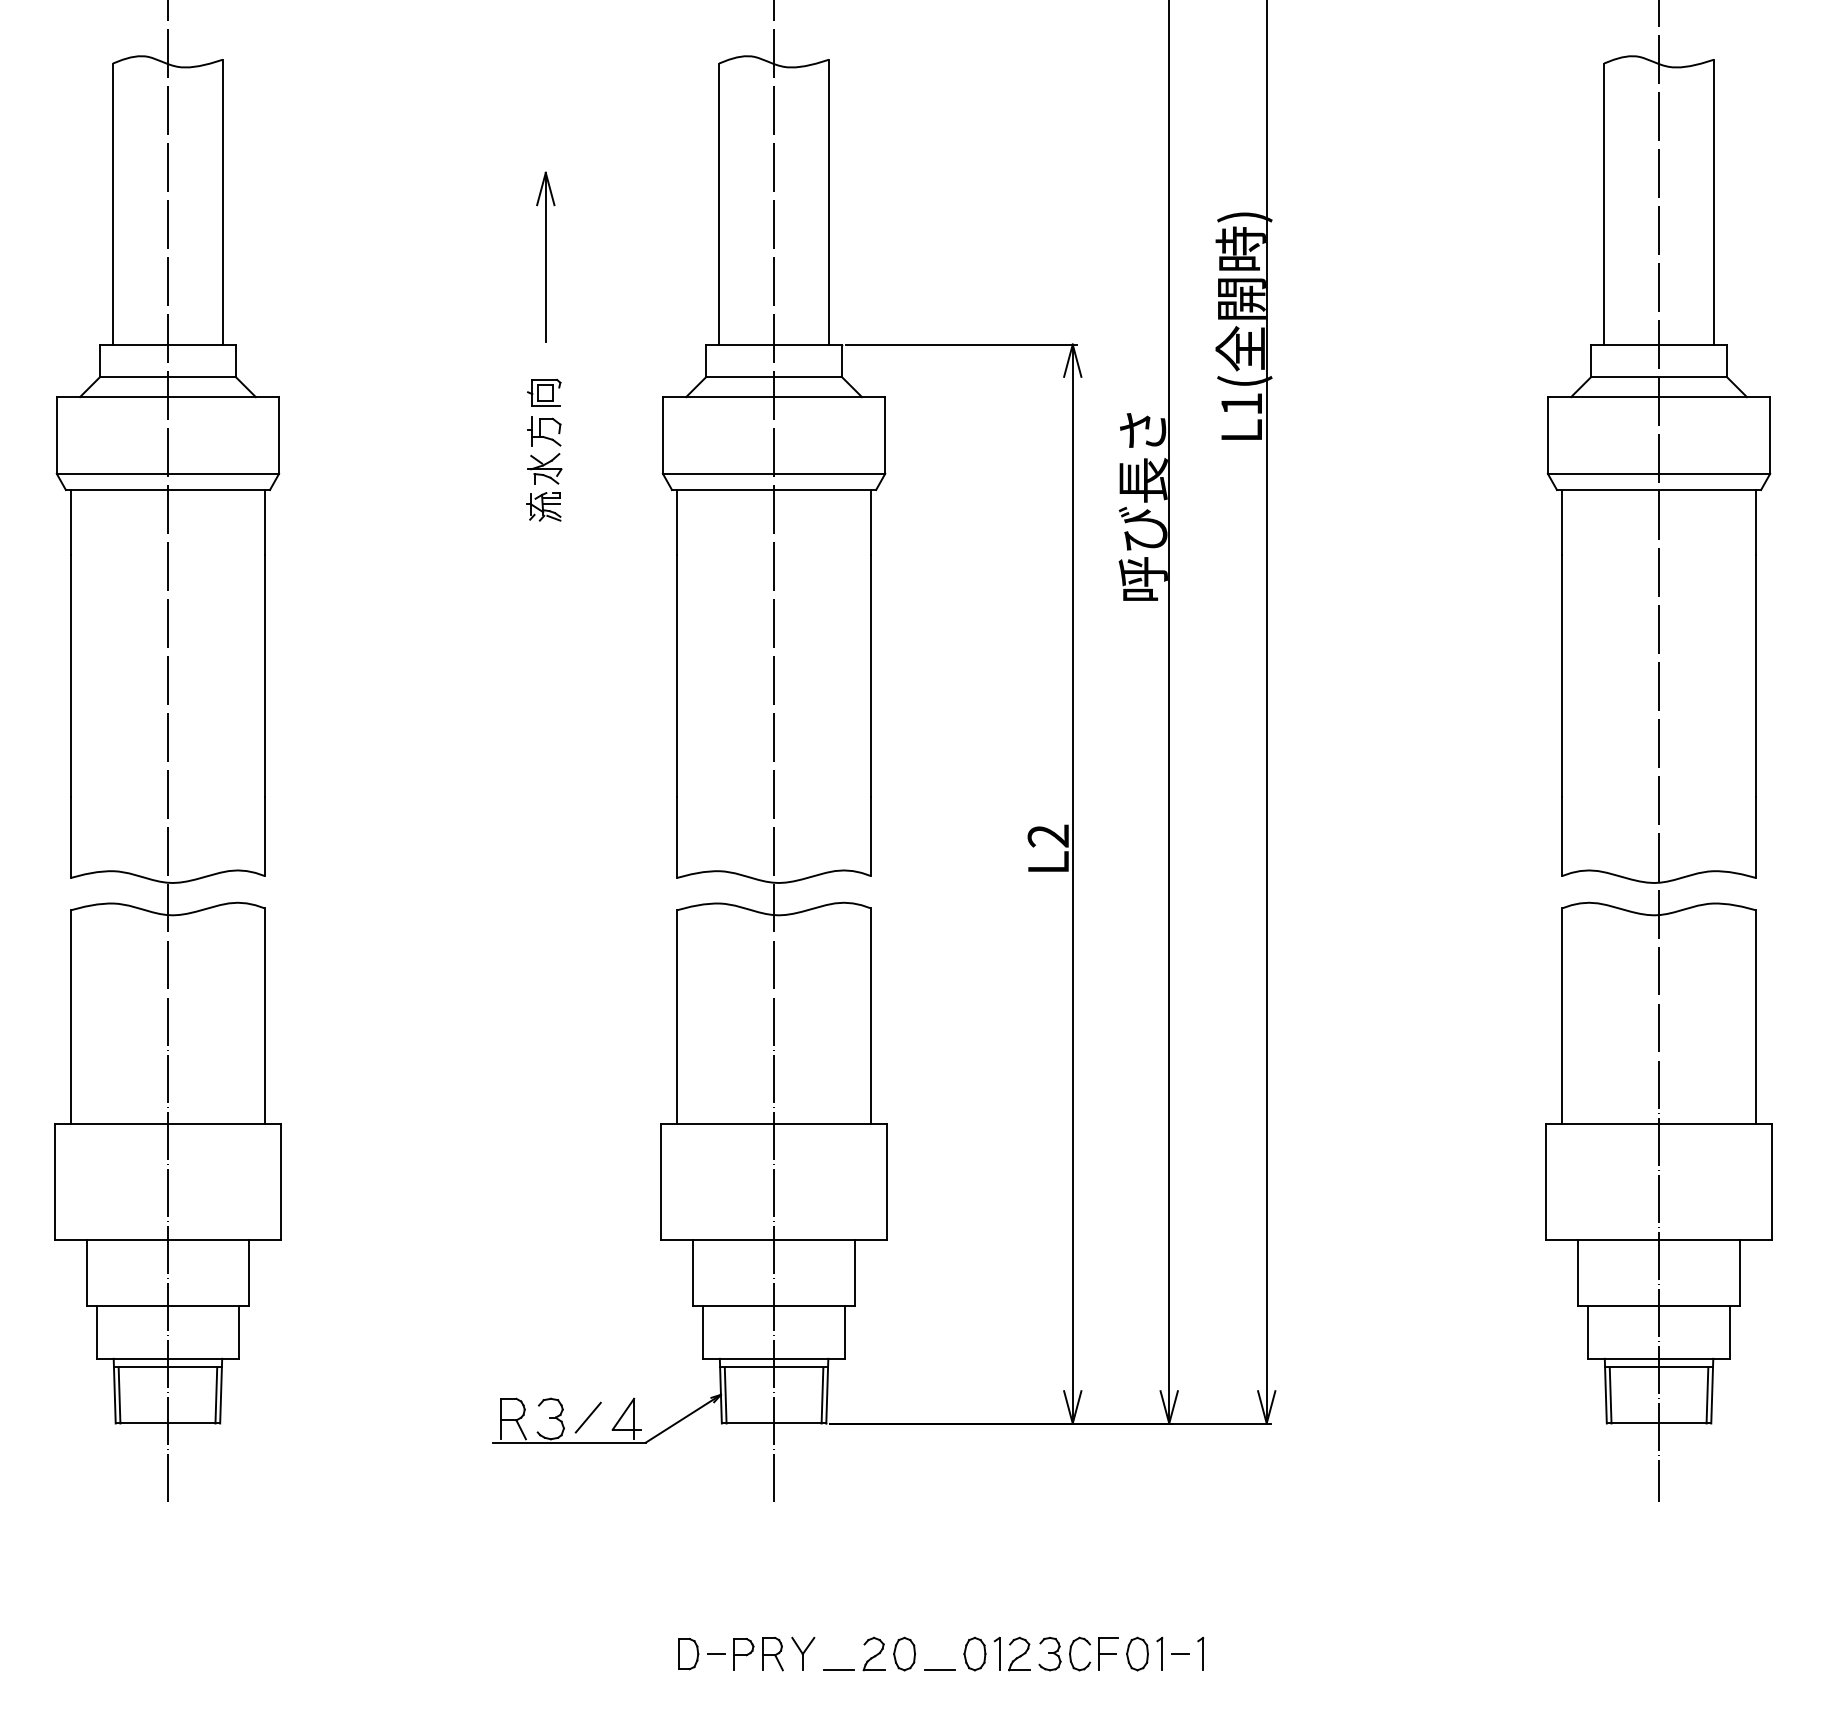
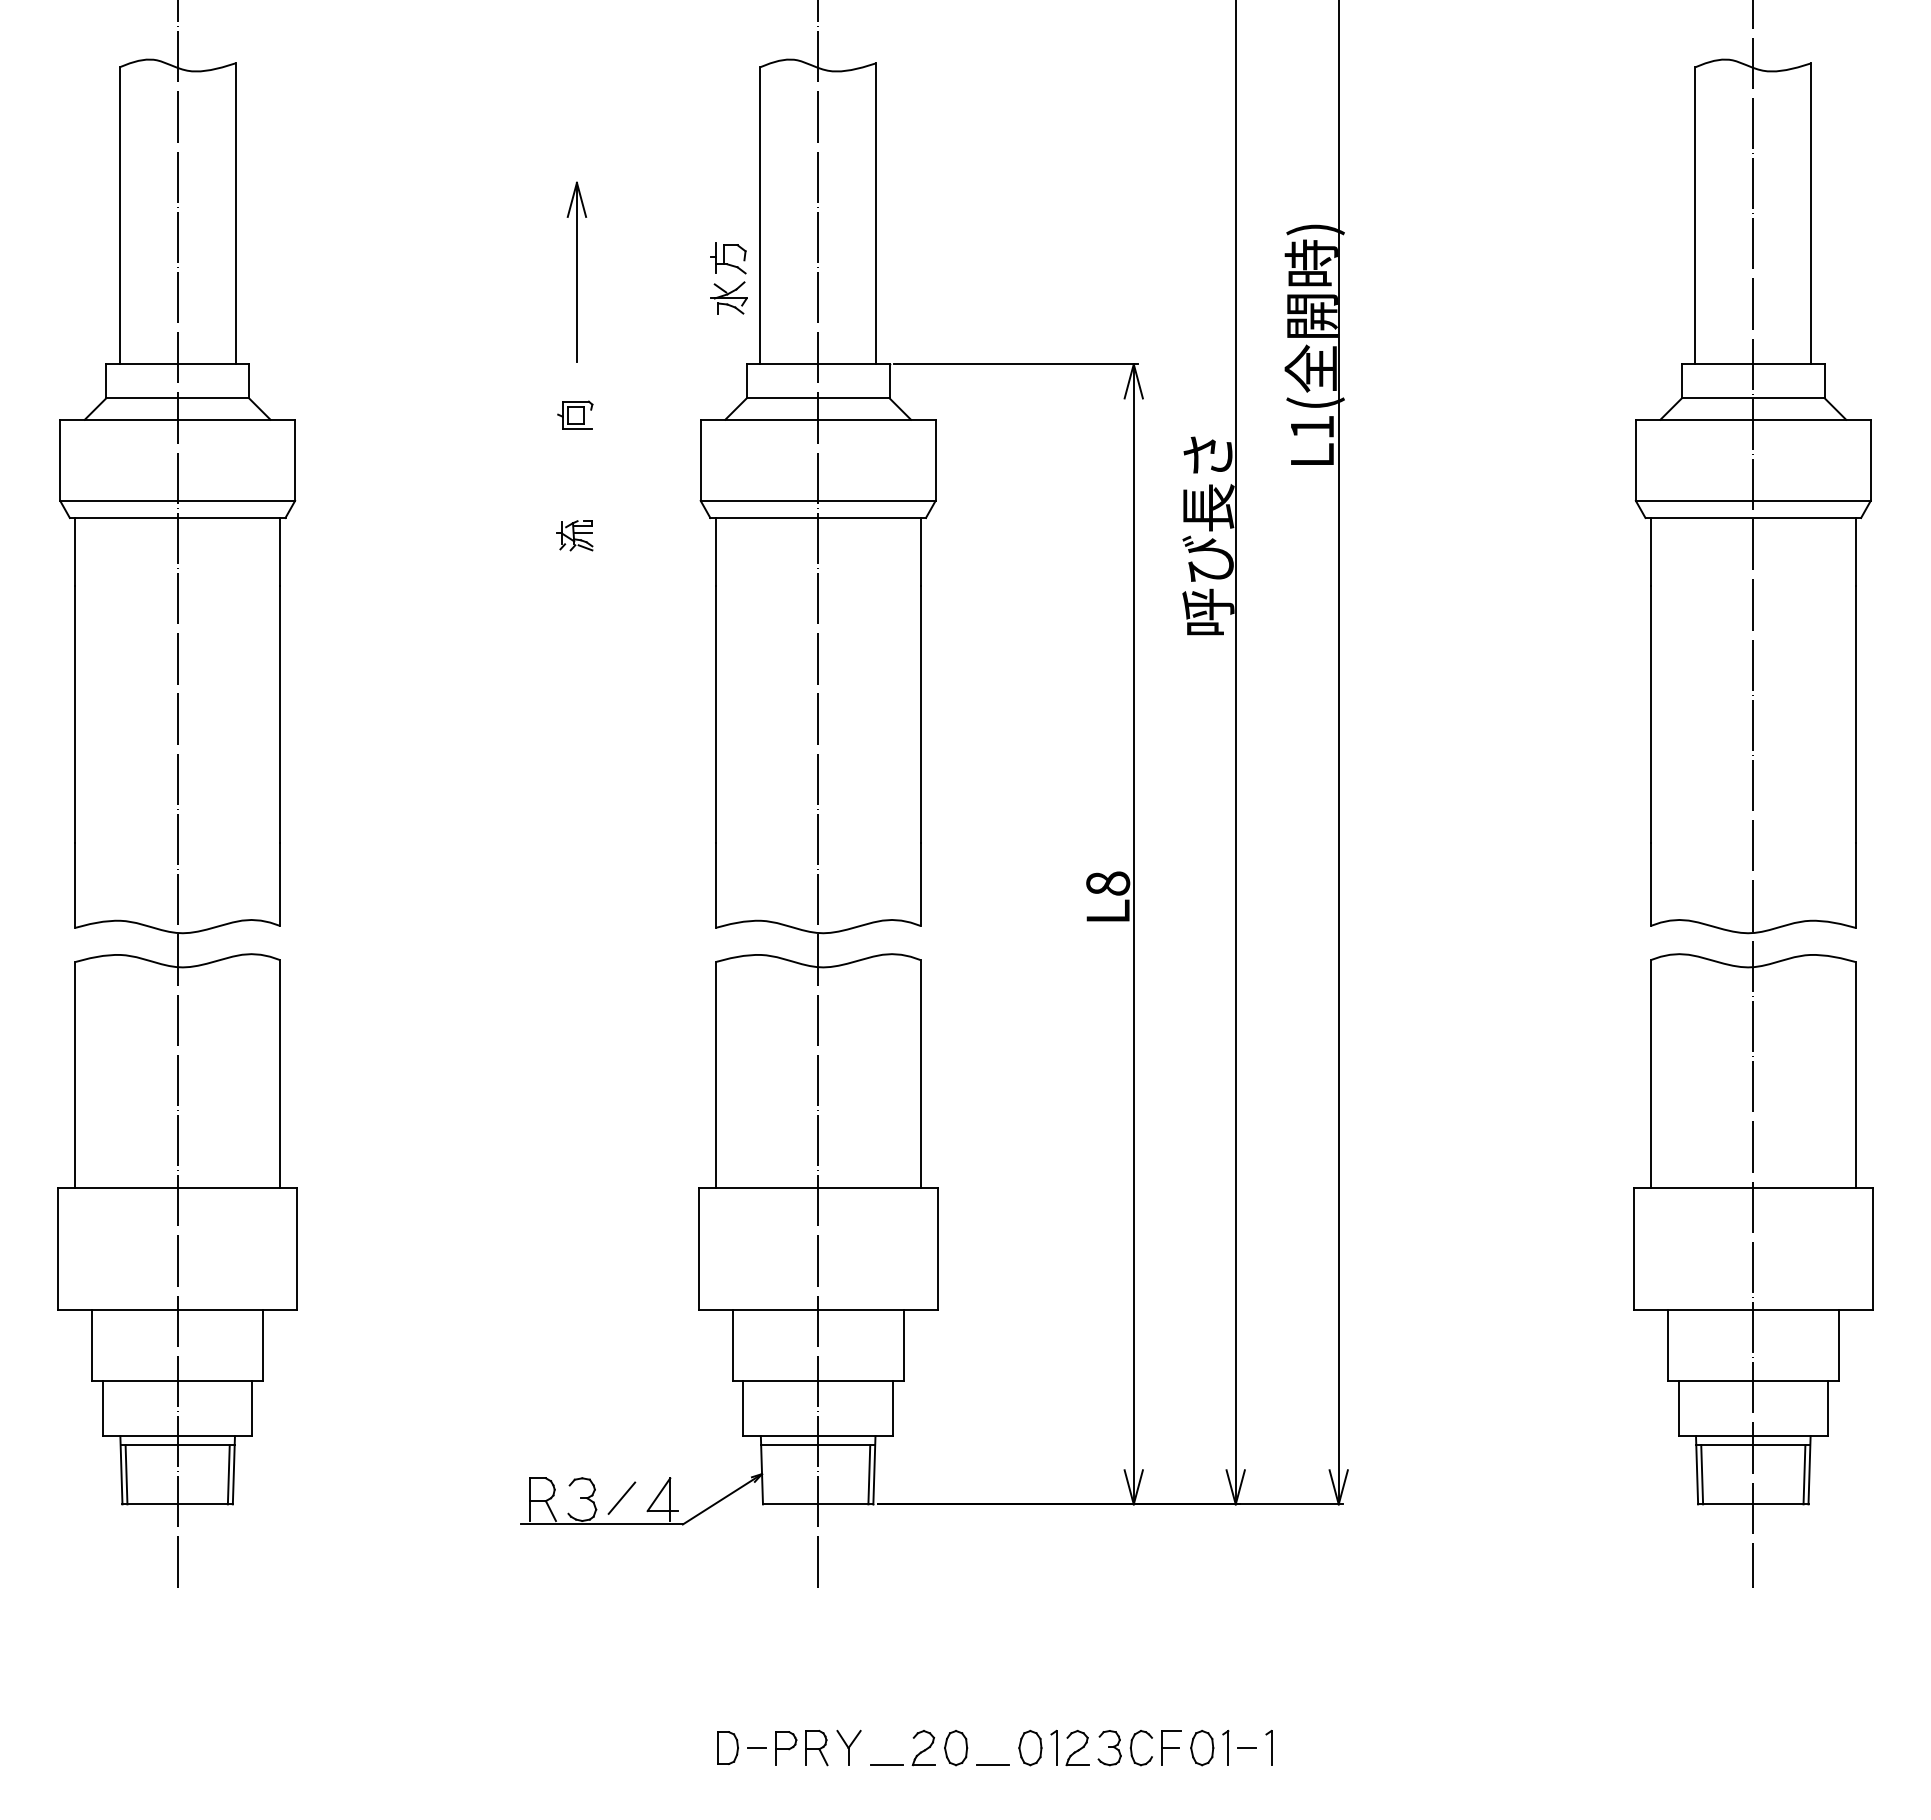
part: (538, 459) -> (722, 288), moved
text: (1048, 835) -> (1108, 883), L2 -> L8
line: (725, 1395) -> (766, 1474), removed

